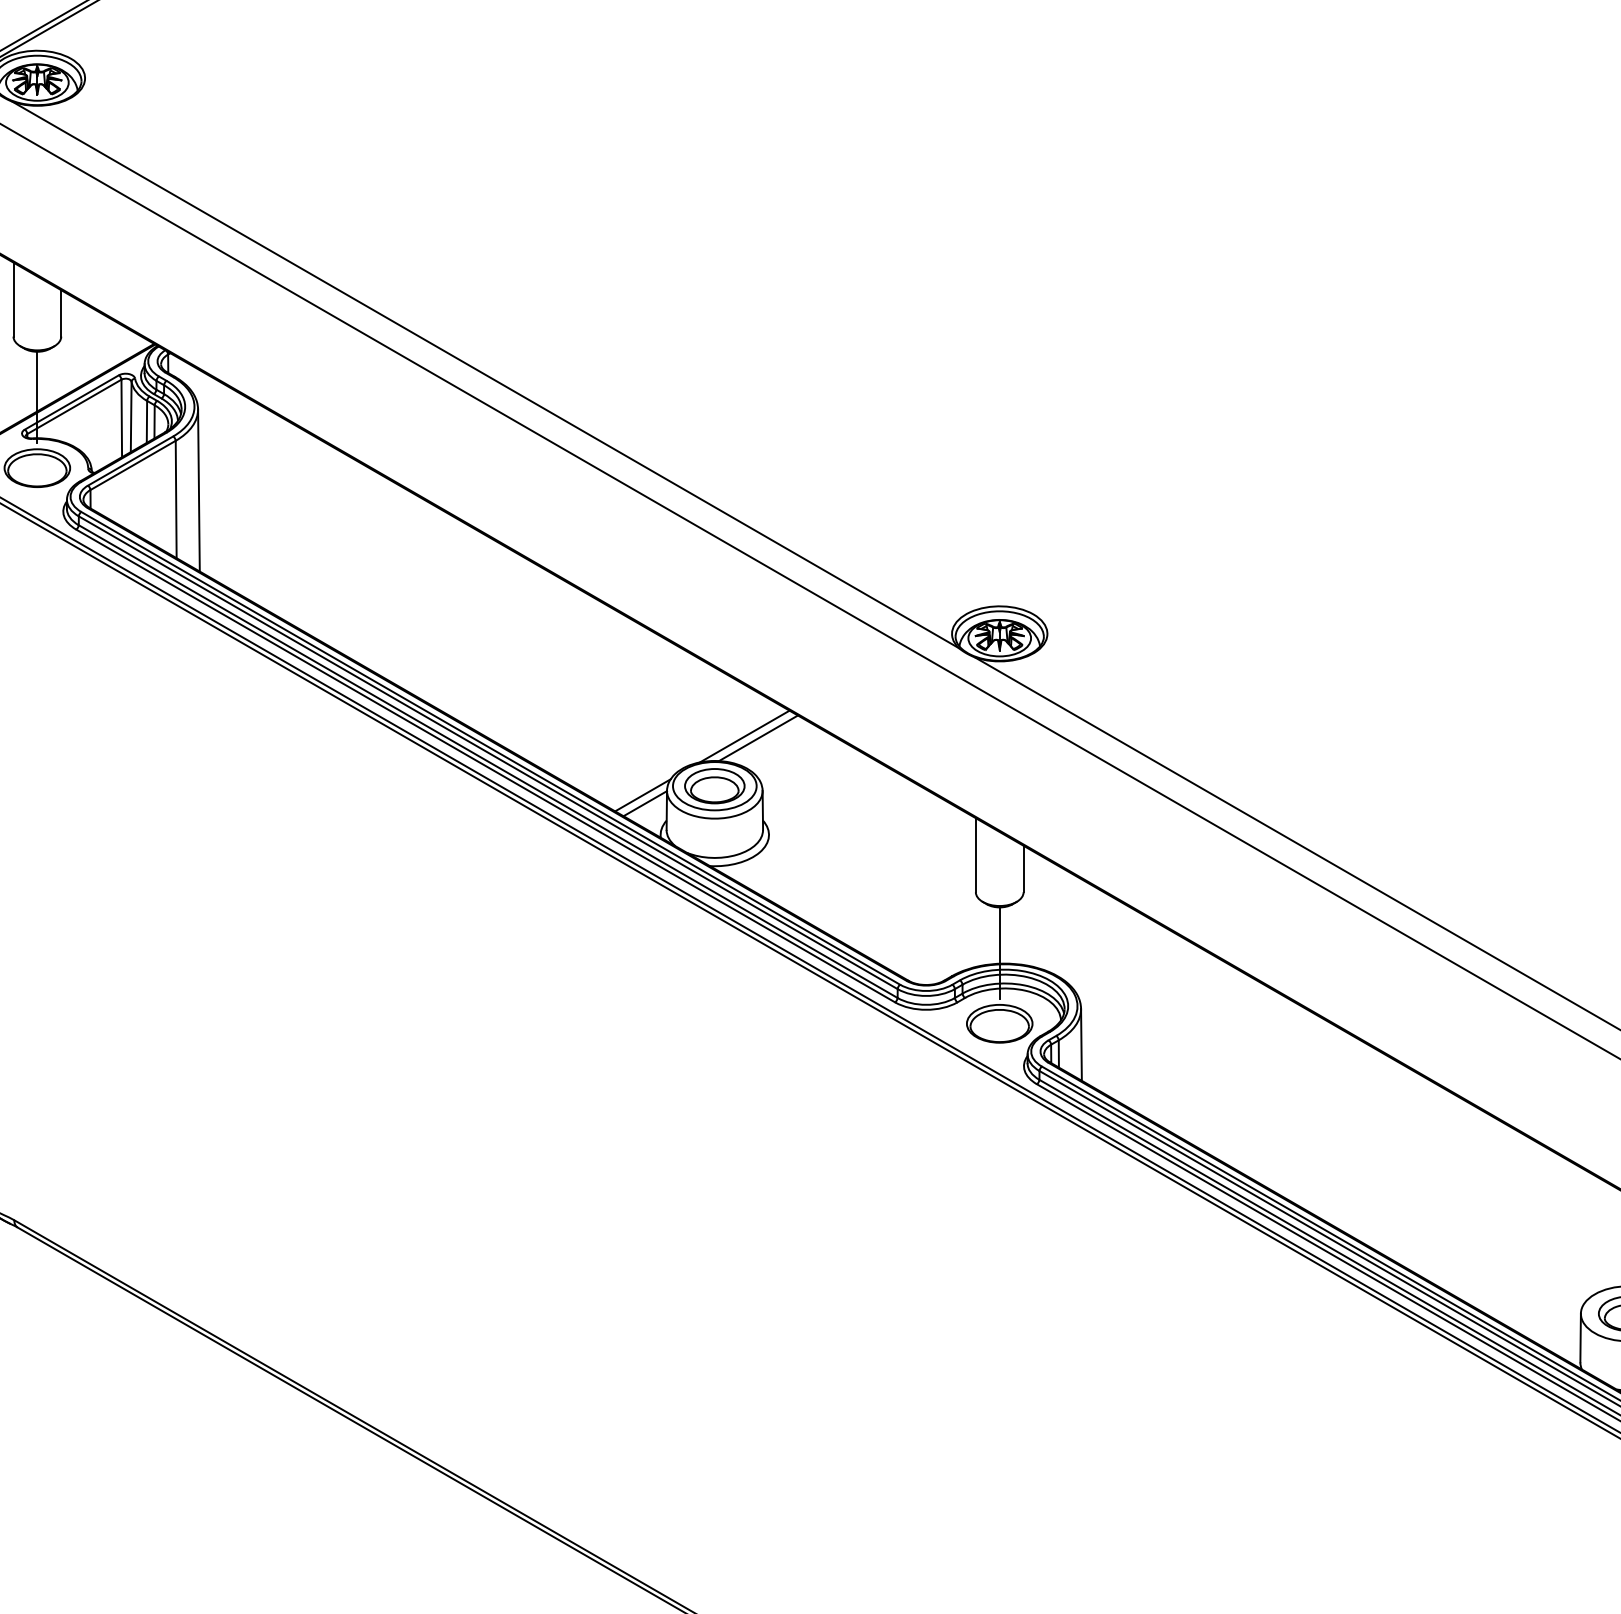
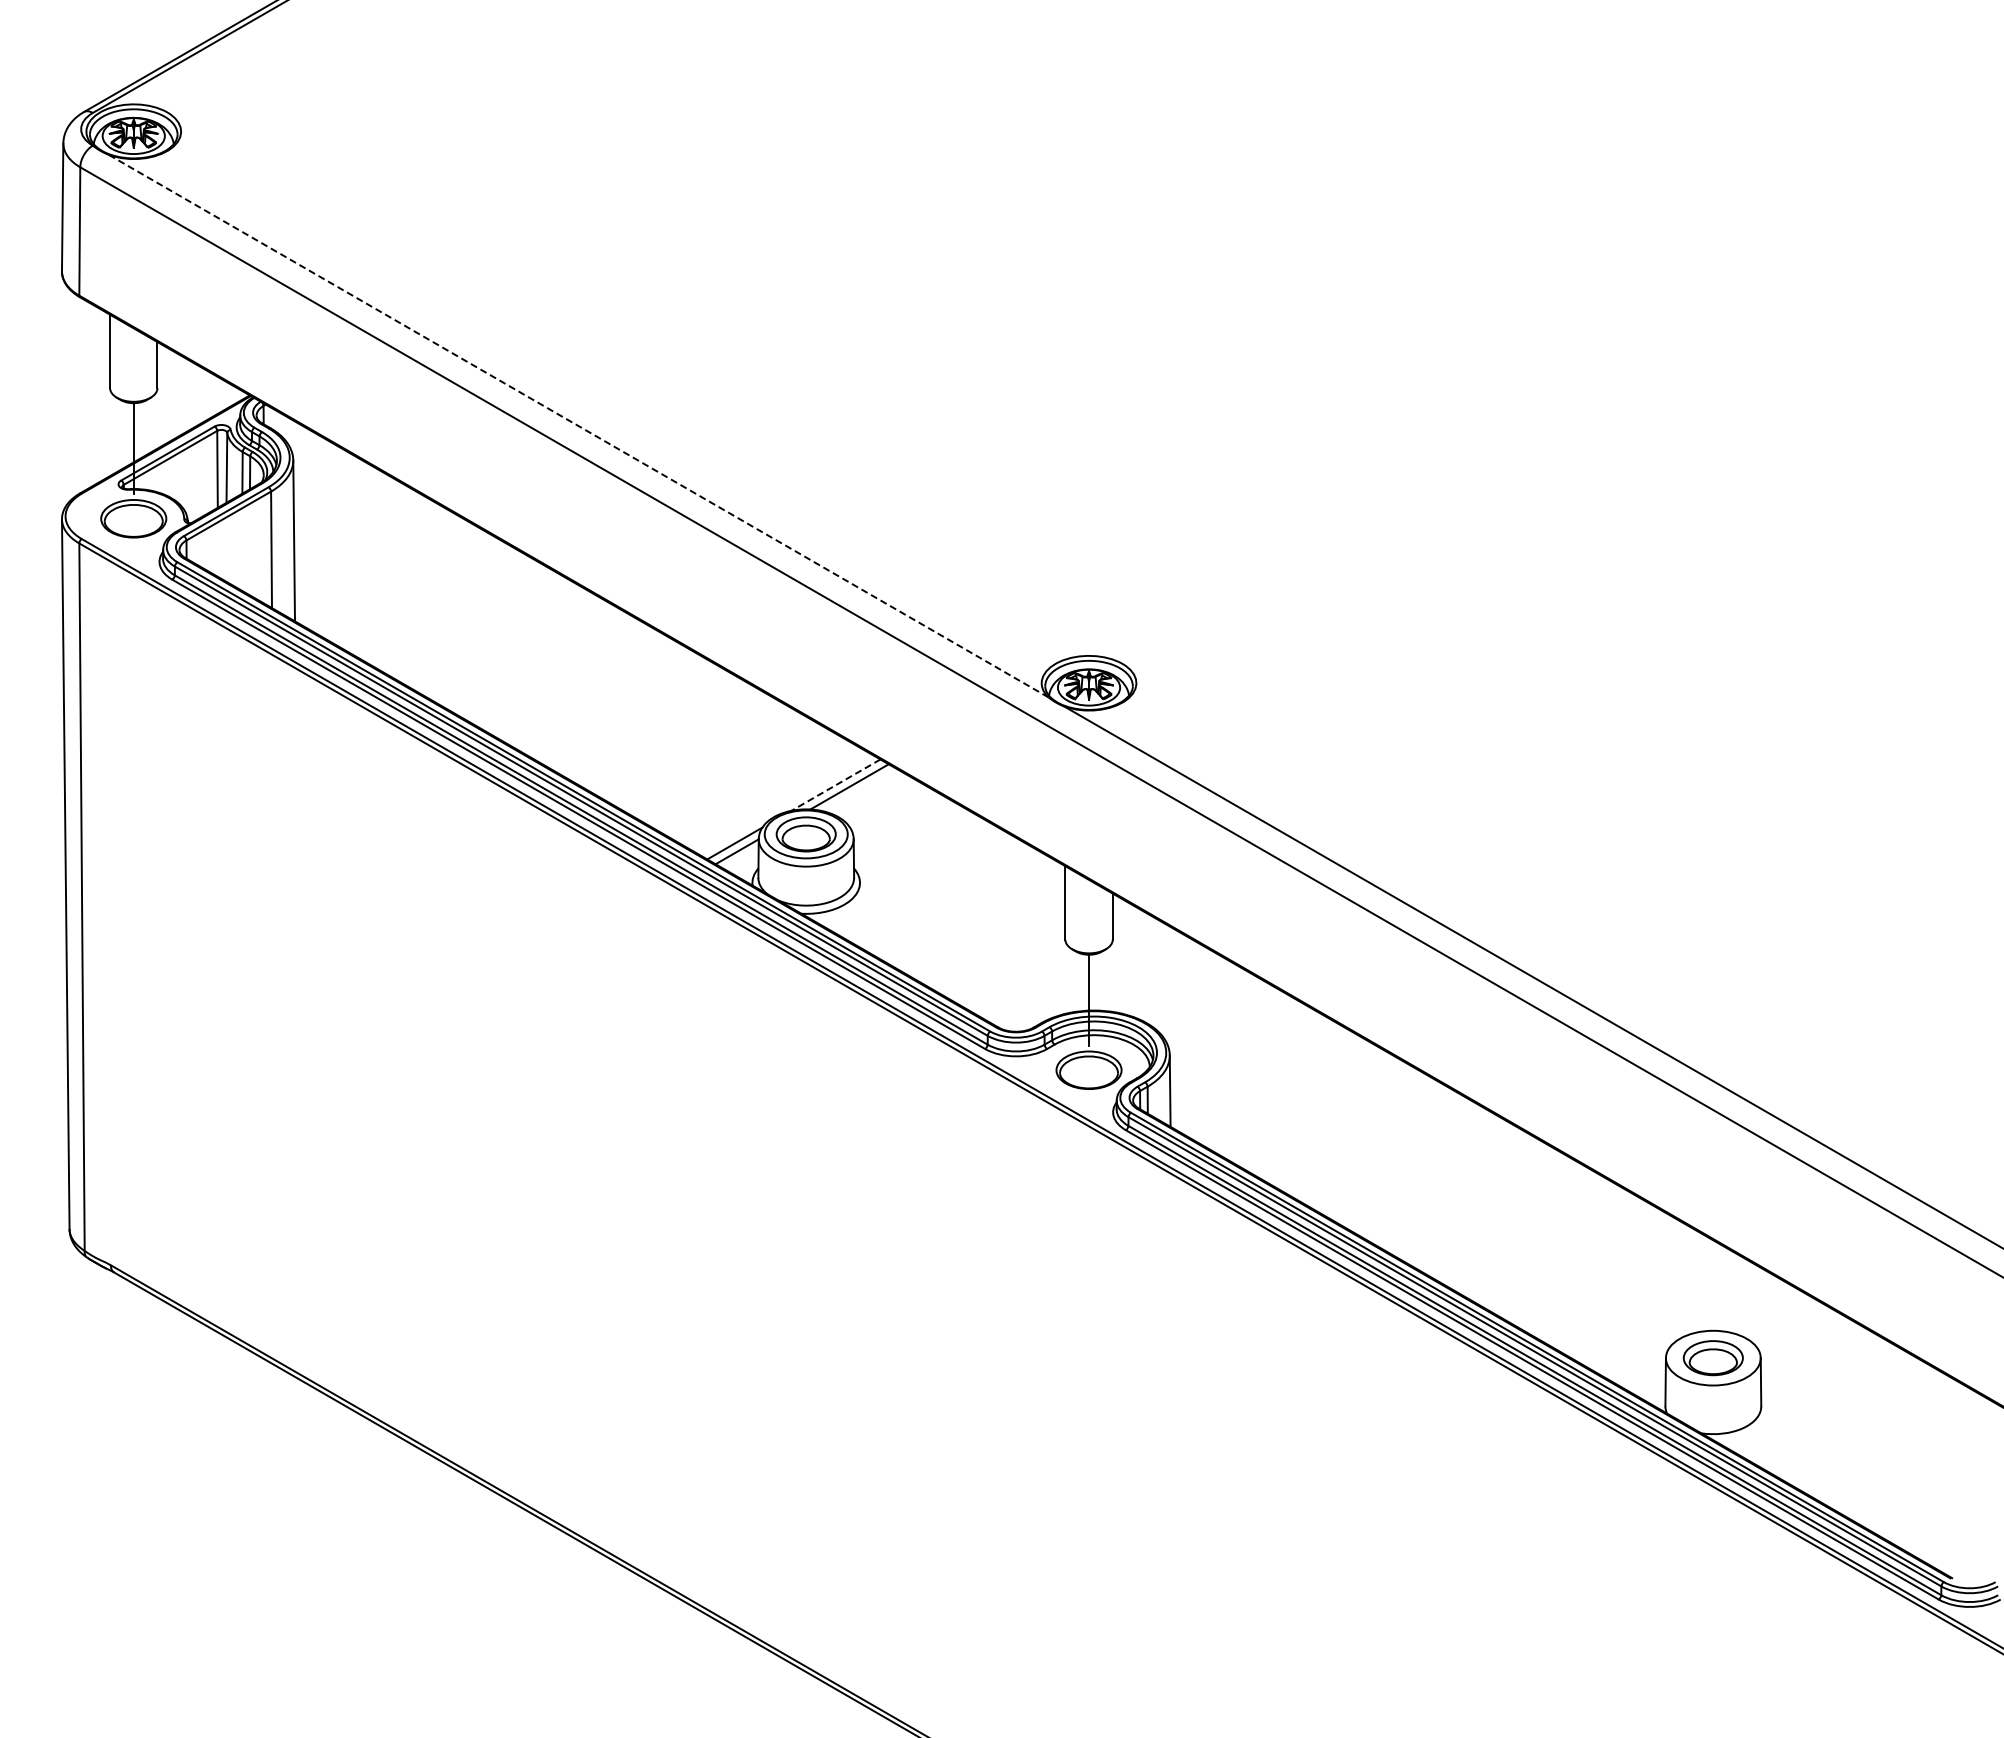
line: (485, 375) -> (578, 426), solid -> dashed
line: (744, 736) -> (835, 785), solid -> dashed

